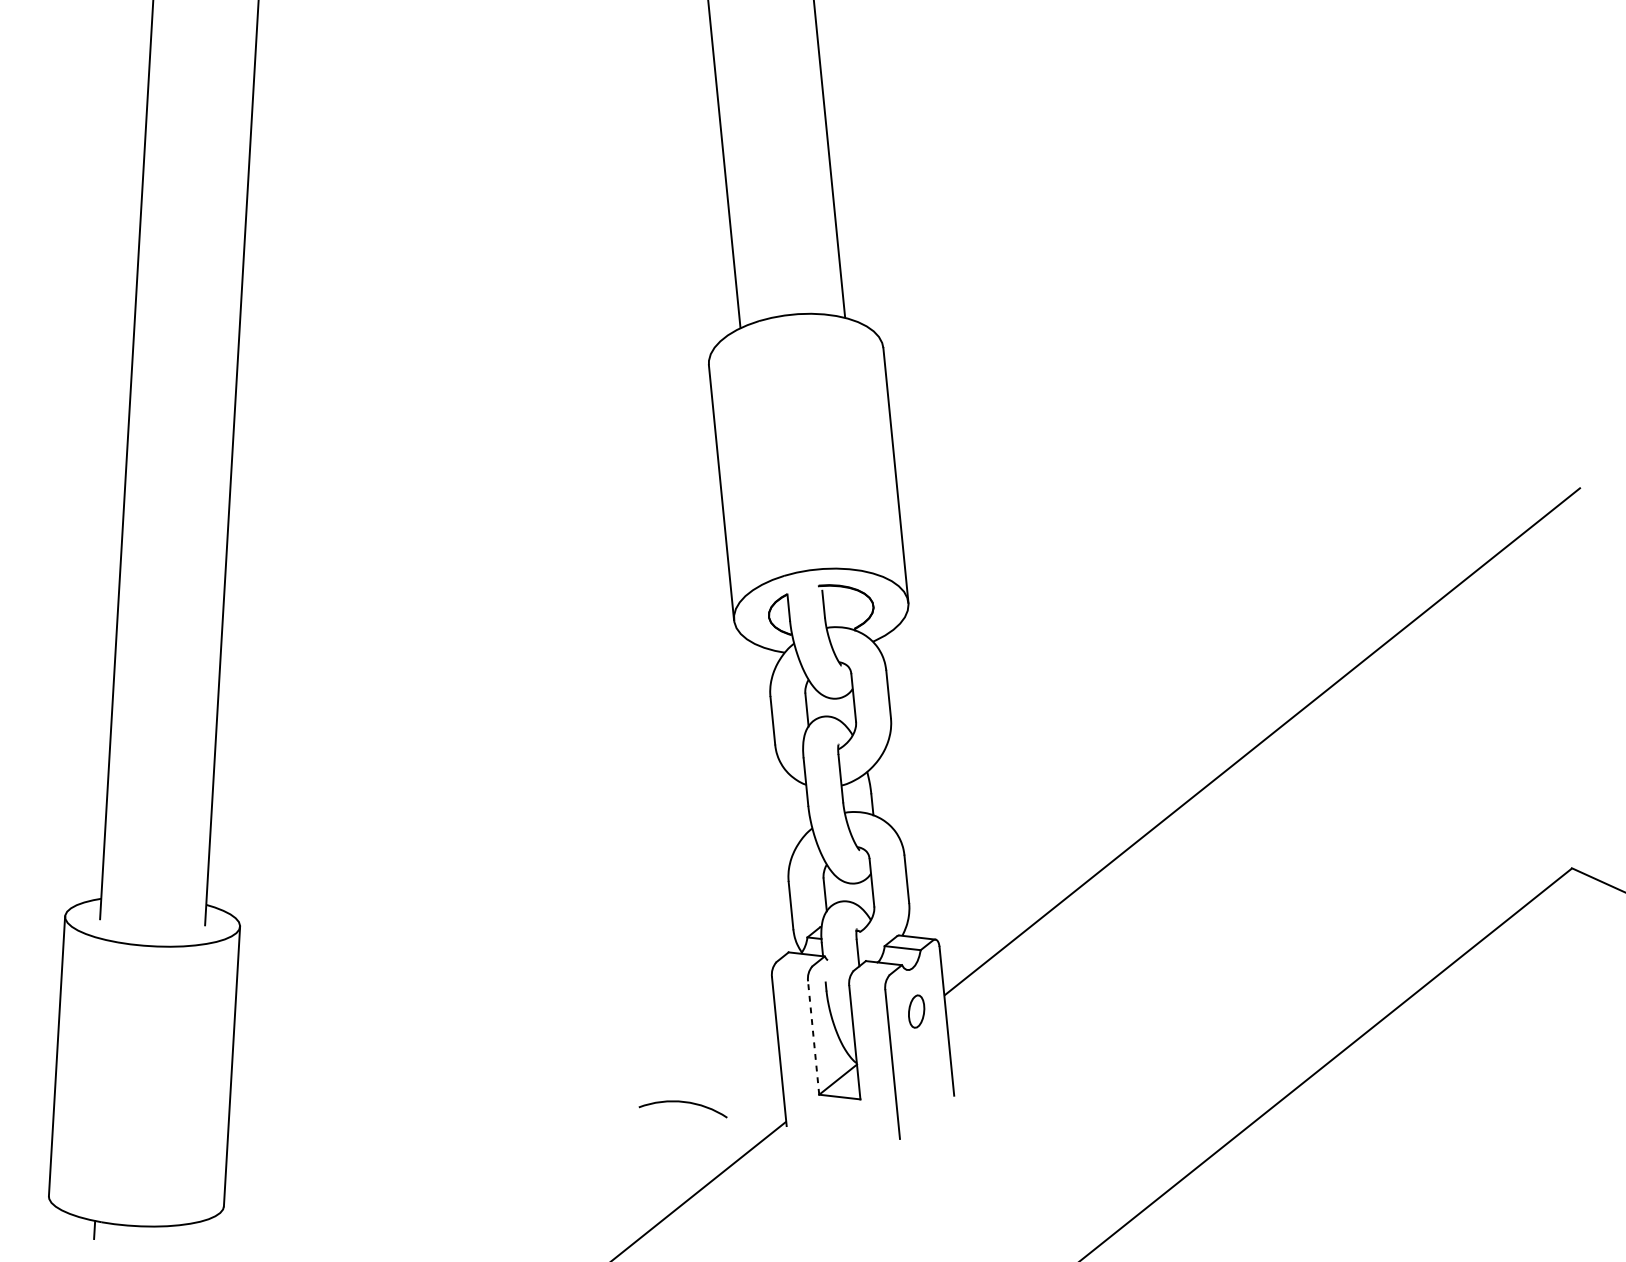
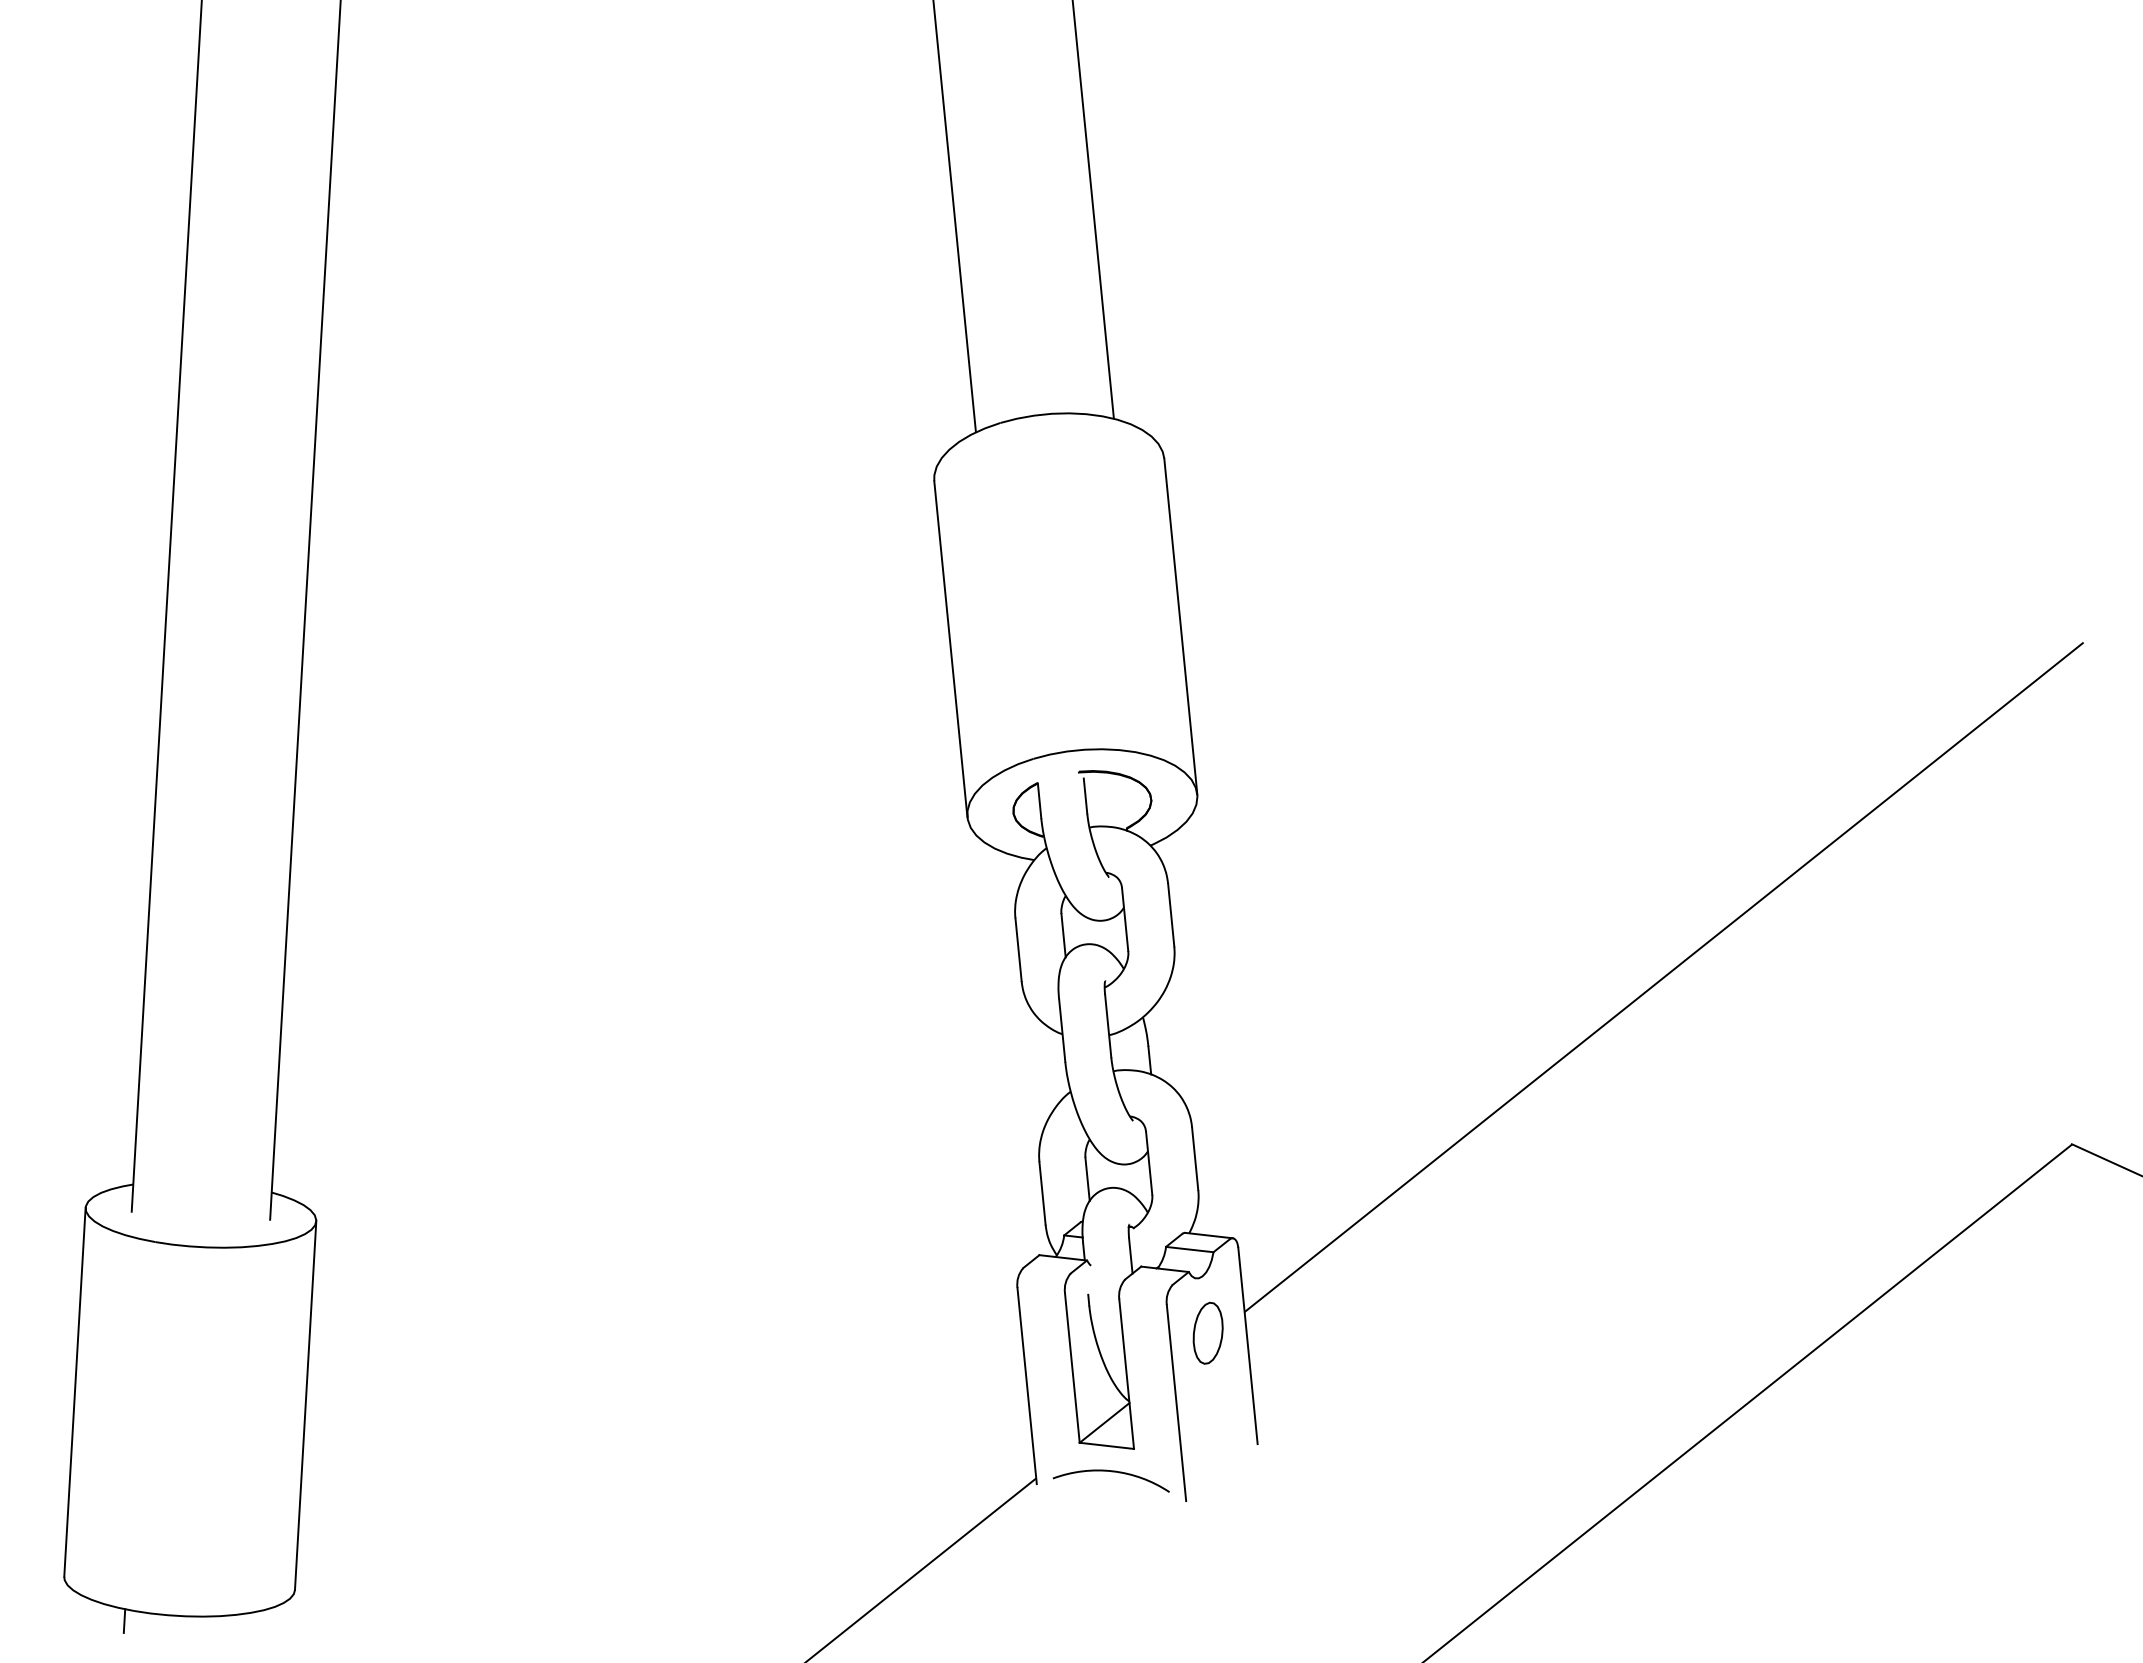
part: (916, 1011) -> (1207, 1332), size x1.43
line: (813, 1037) -> (1072, 1367), dashed -> solid
arc: (683, 1102) -> (1111, 1472), moved

